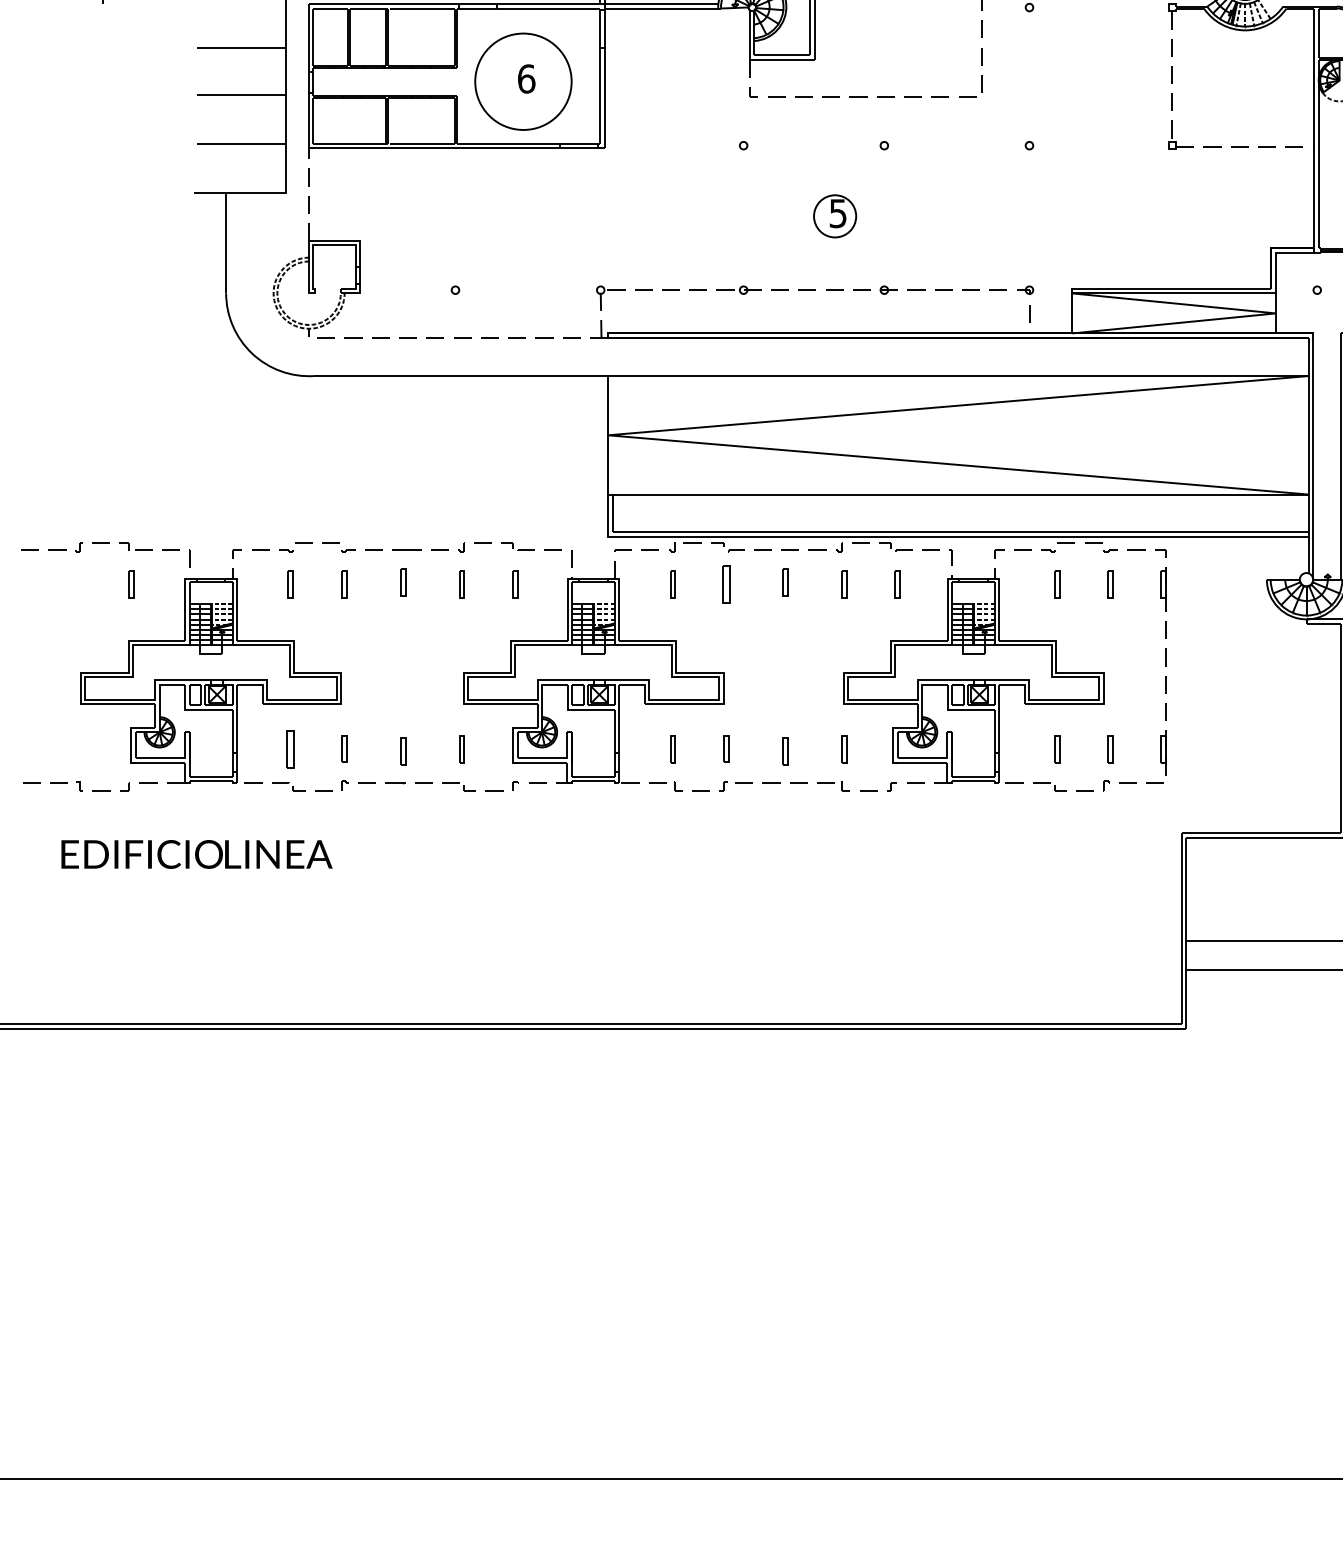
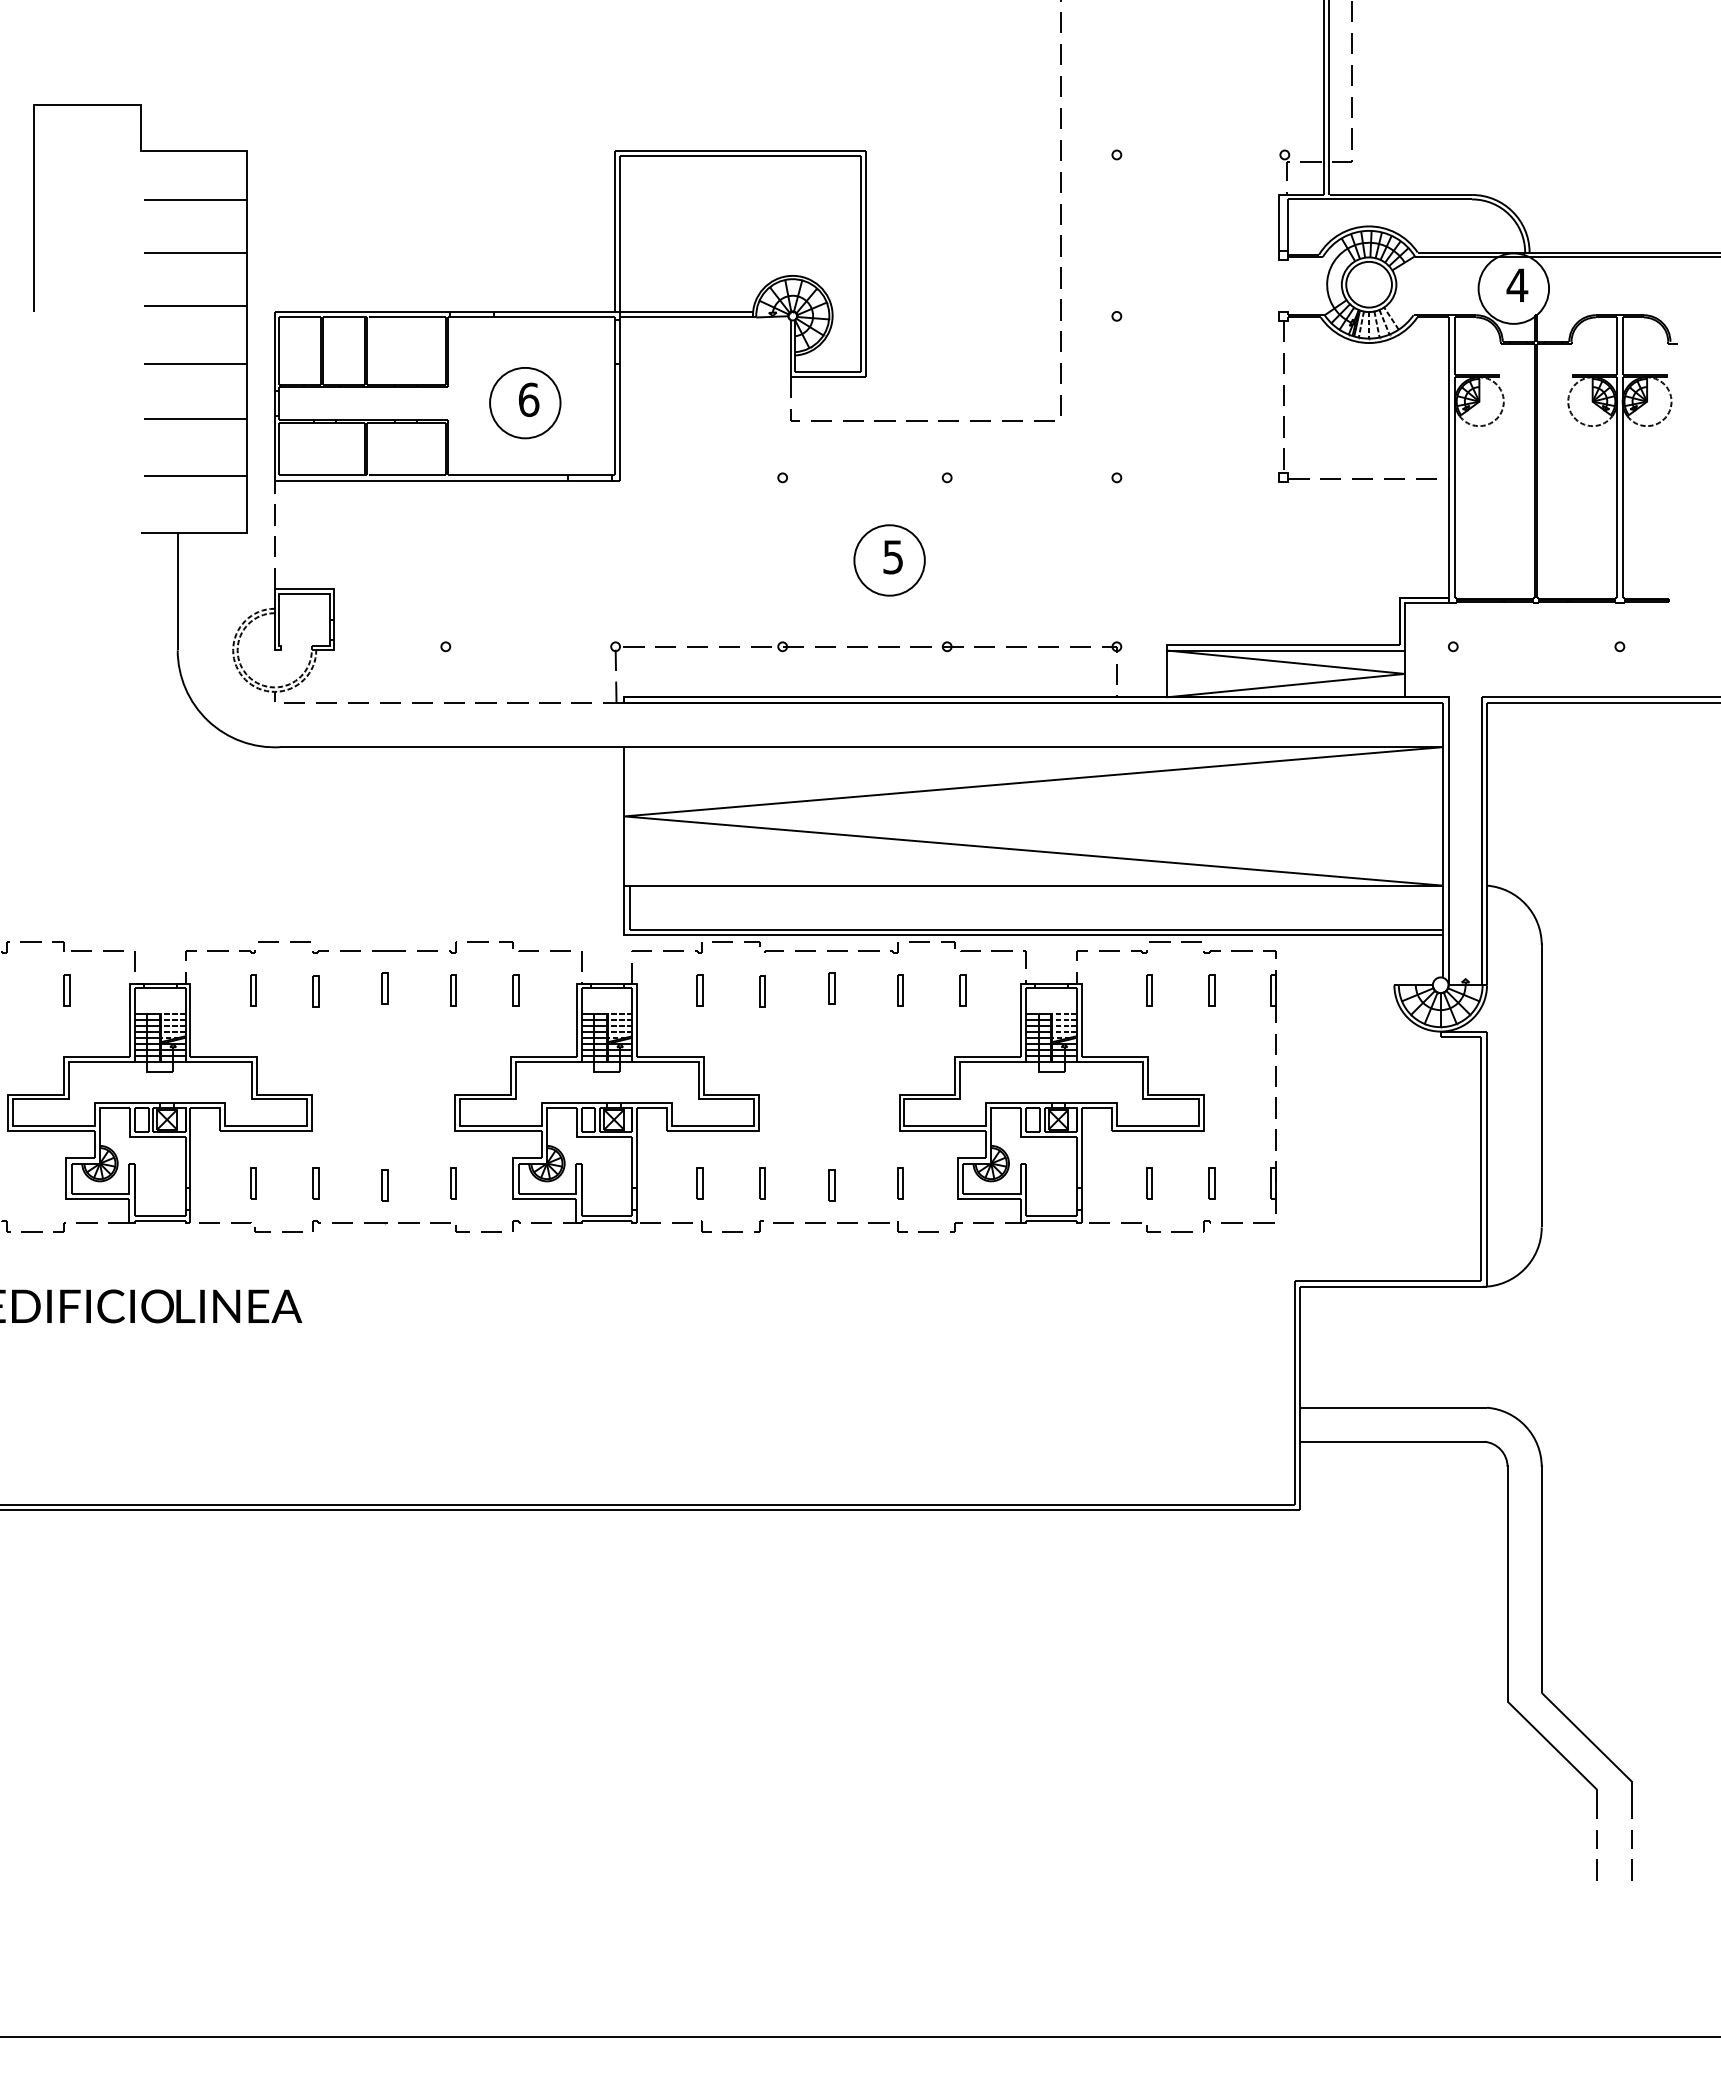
circle: (523, 81) -> (525, 402), size x0.62
circle: (835, 216) -> (889, 560), size x1.43
part: (726, 585) -> (762, 991), size x0.71
part: (290, 749) -> (253, 1183), size x0.71

